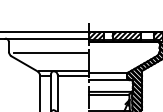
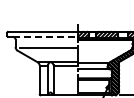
line: (47, 38) -> (45, 36), solid -> dashed

